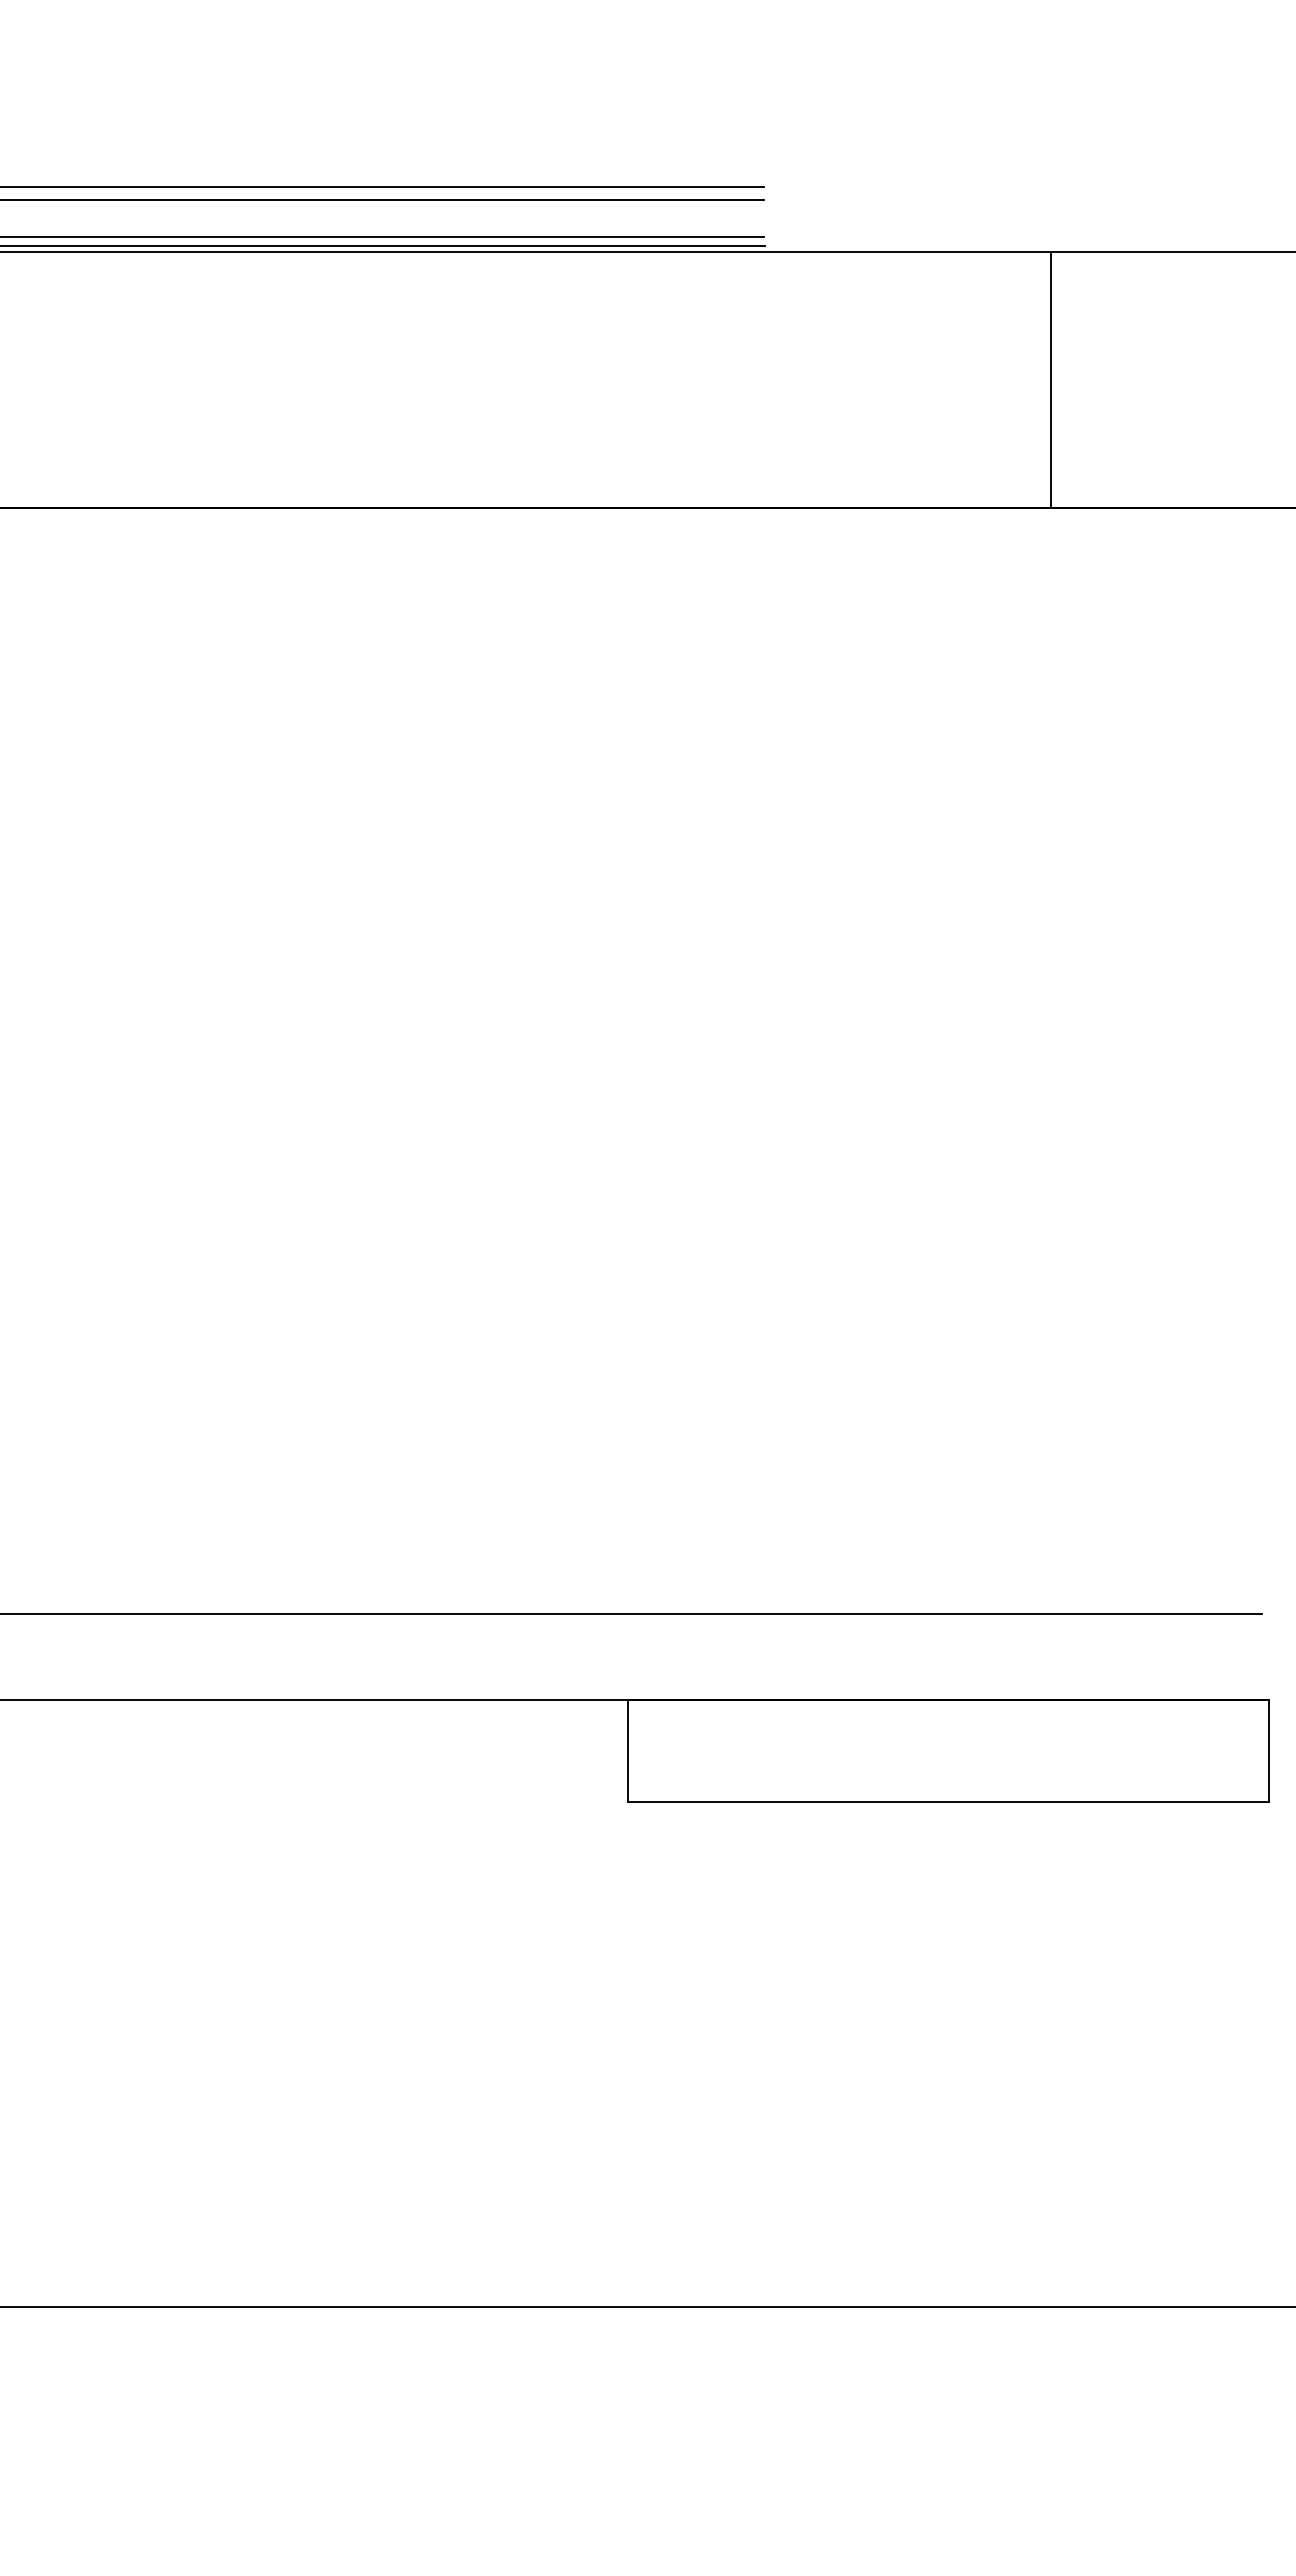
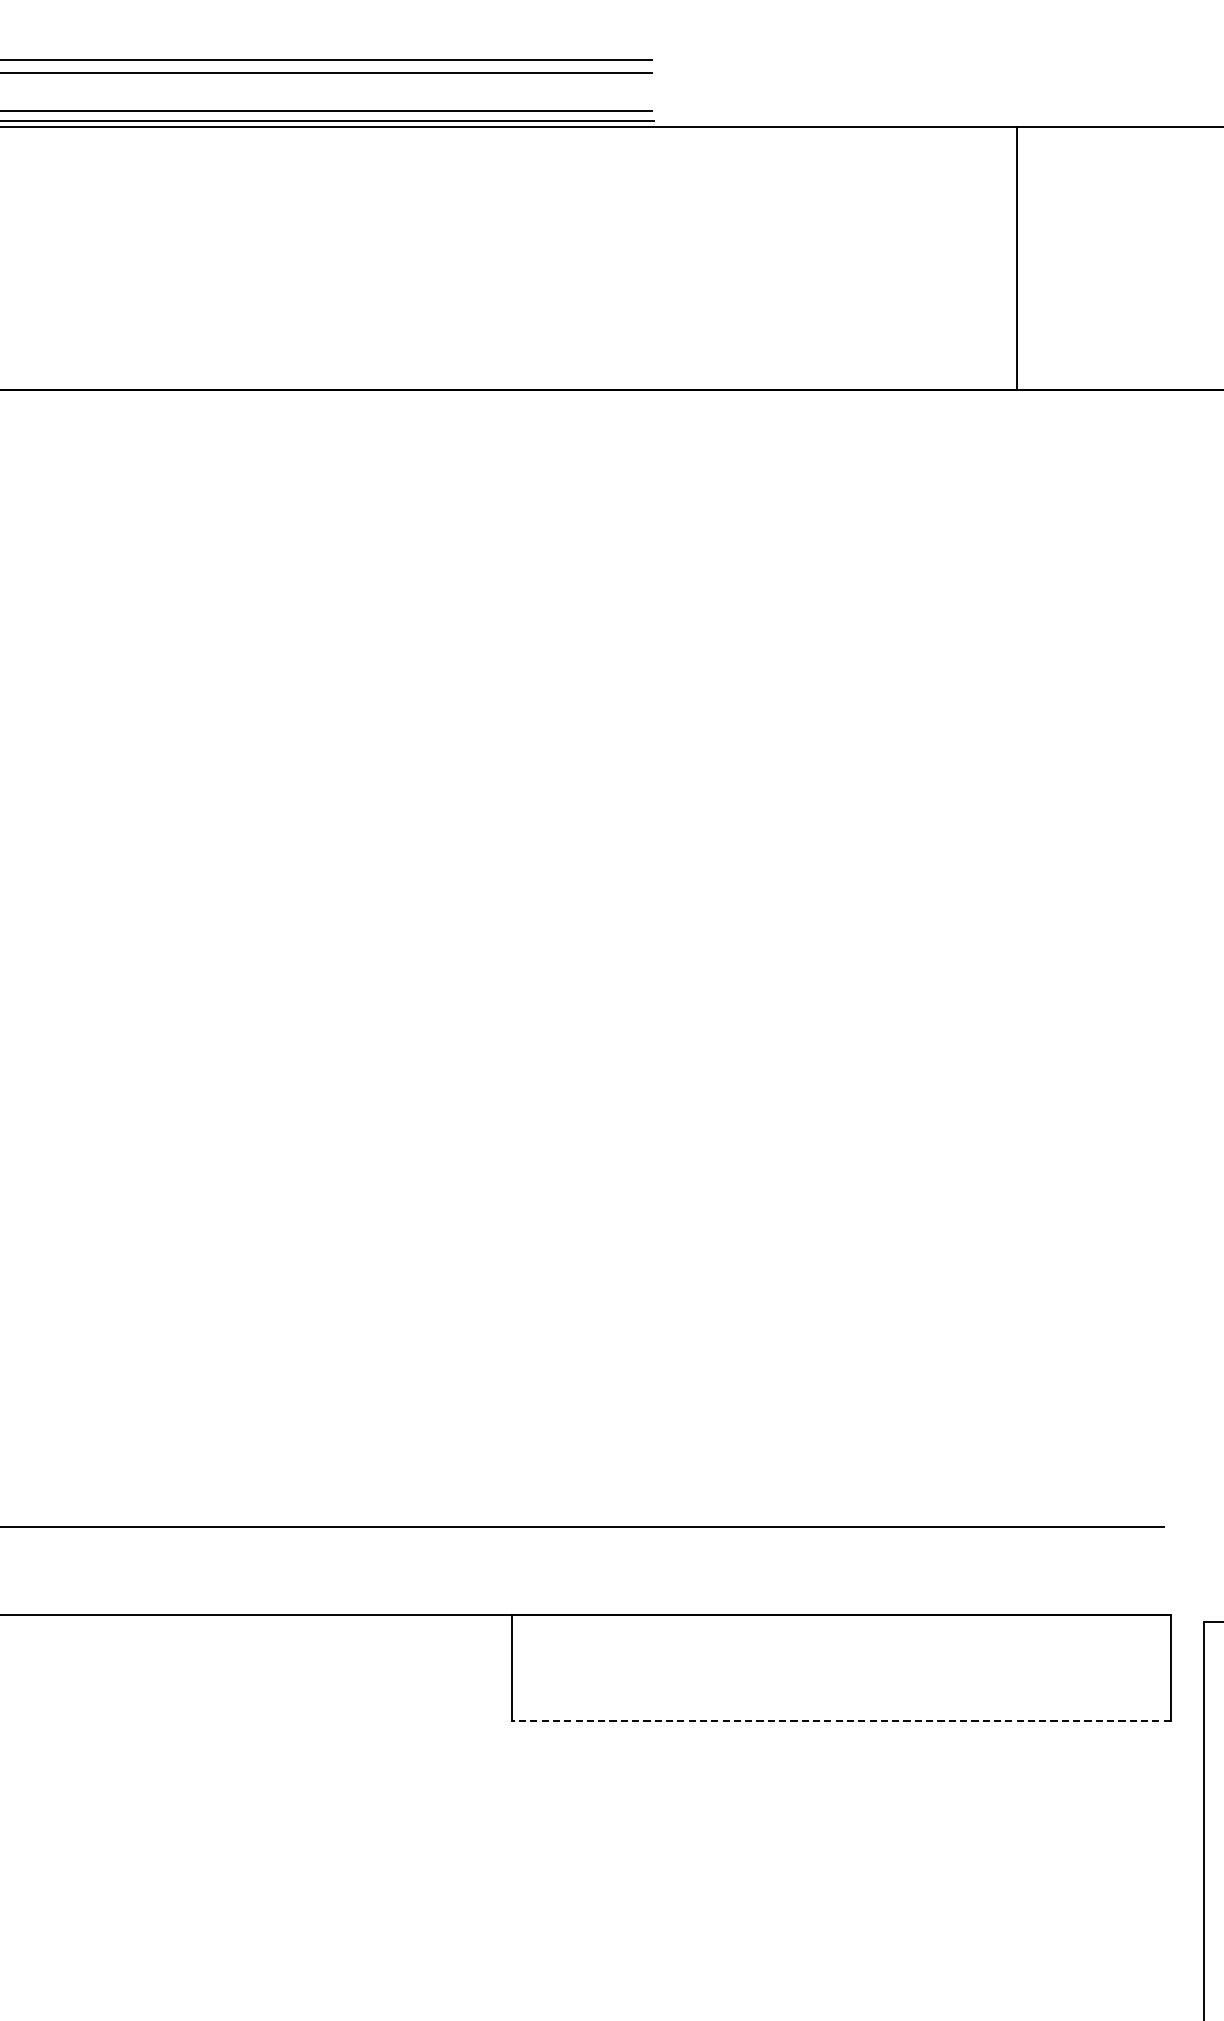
line: (1050, 379) -> (1016, 257), moved
line: (947, 1802) -> (840, 1720), solid -> dashed

